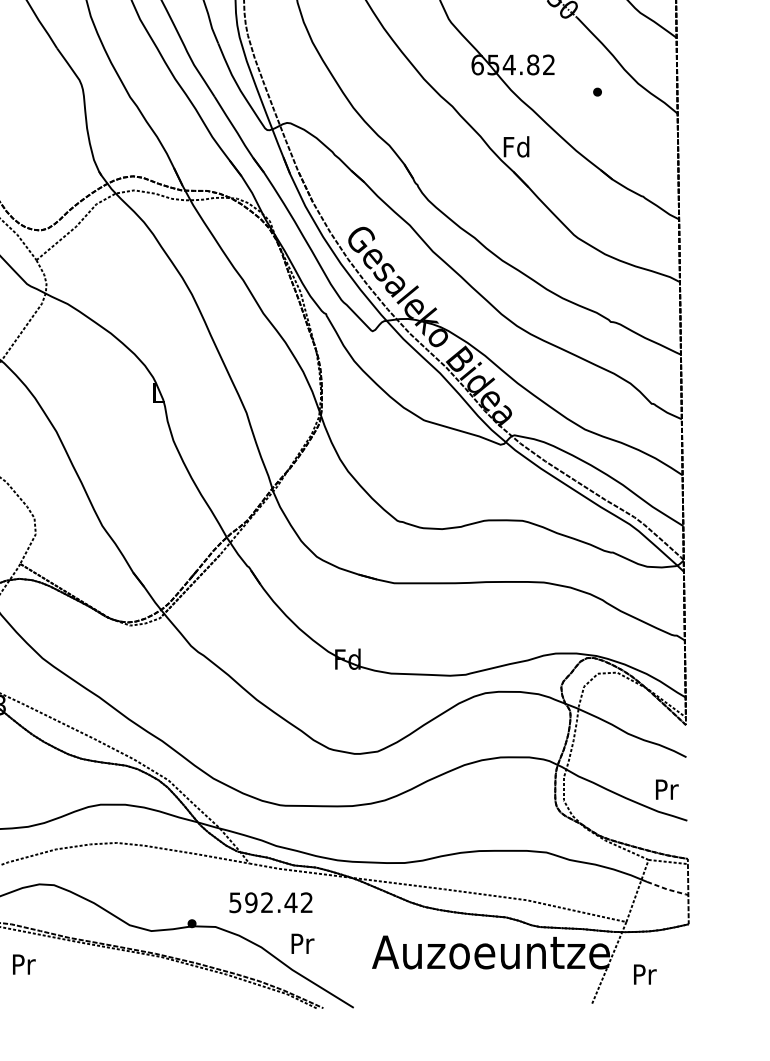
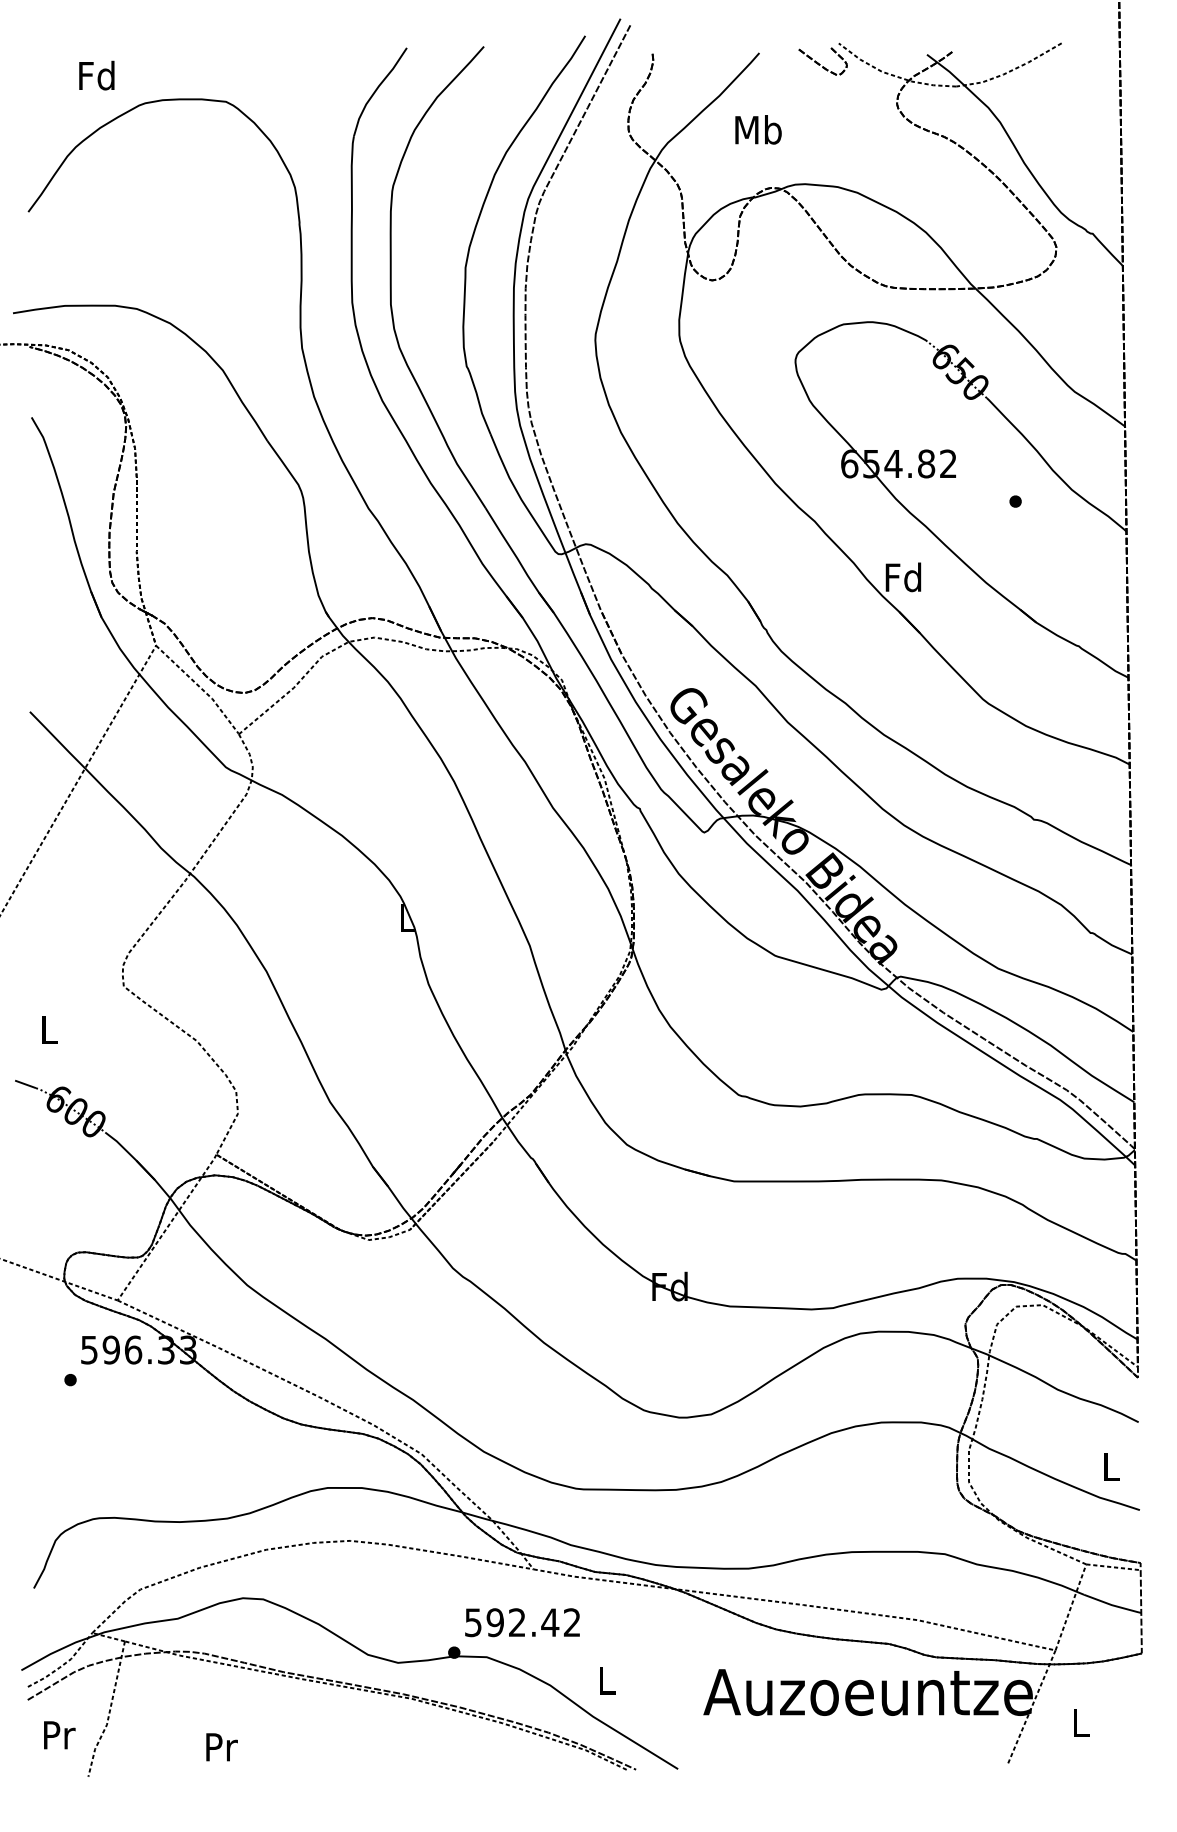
text: (666, 789) -> (1111, 1467), Pr -> L
line: (667, 889) -> (1112, 1605), dashed -> solid
text: (270, 902) -> (522, 1622), moved
text: (302, 943) -> (607, 1680), Pr -> L
text: (23, 964) -> (221, 1747), moved
text: (645, 974) -> (1081, 1723), Pr -> L

